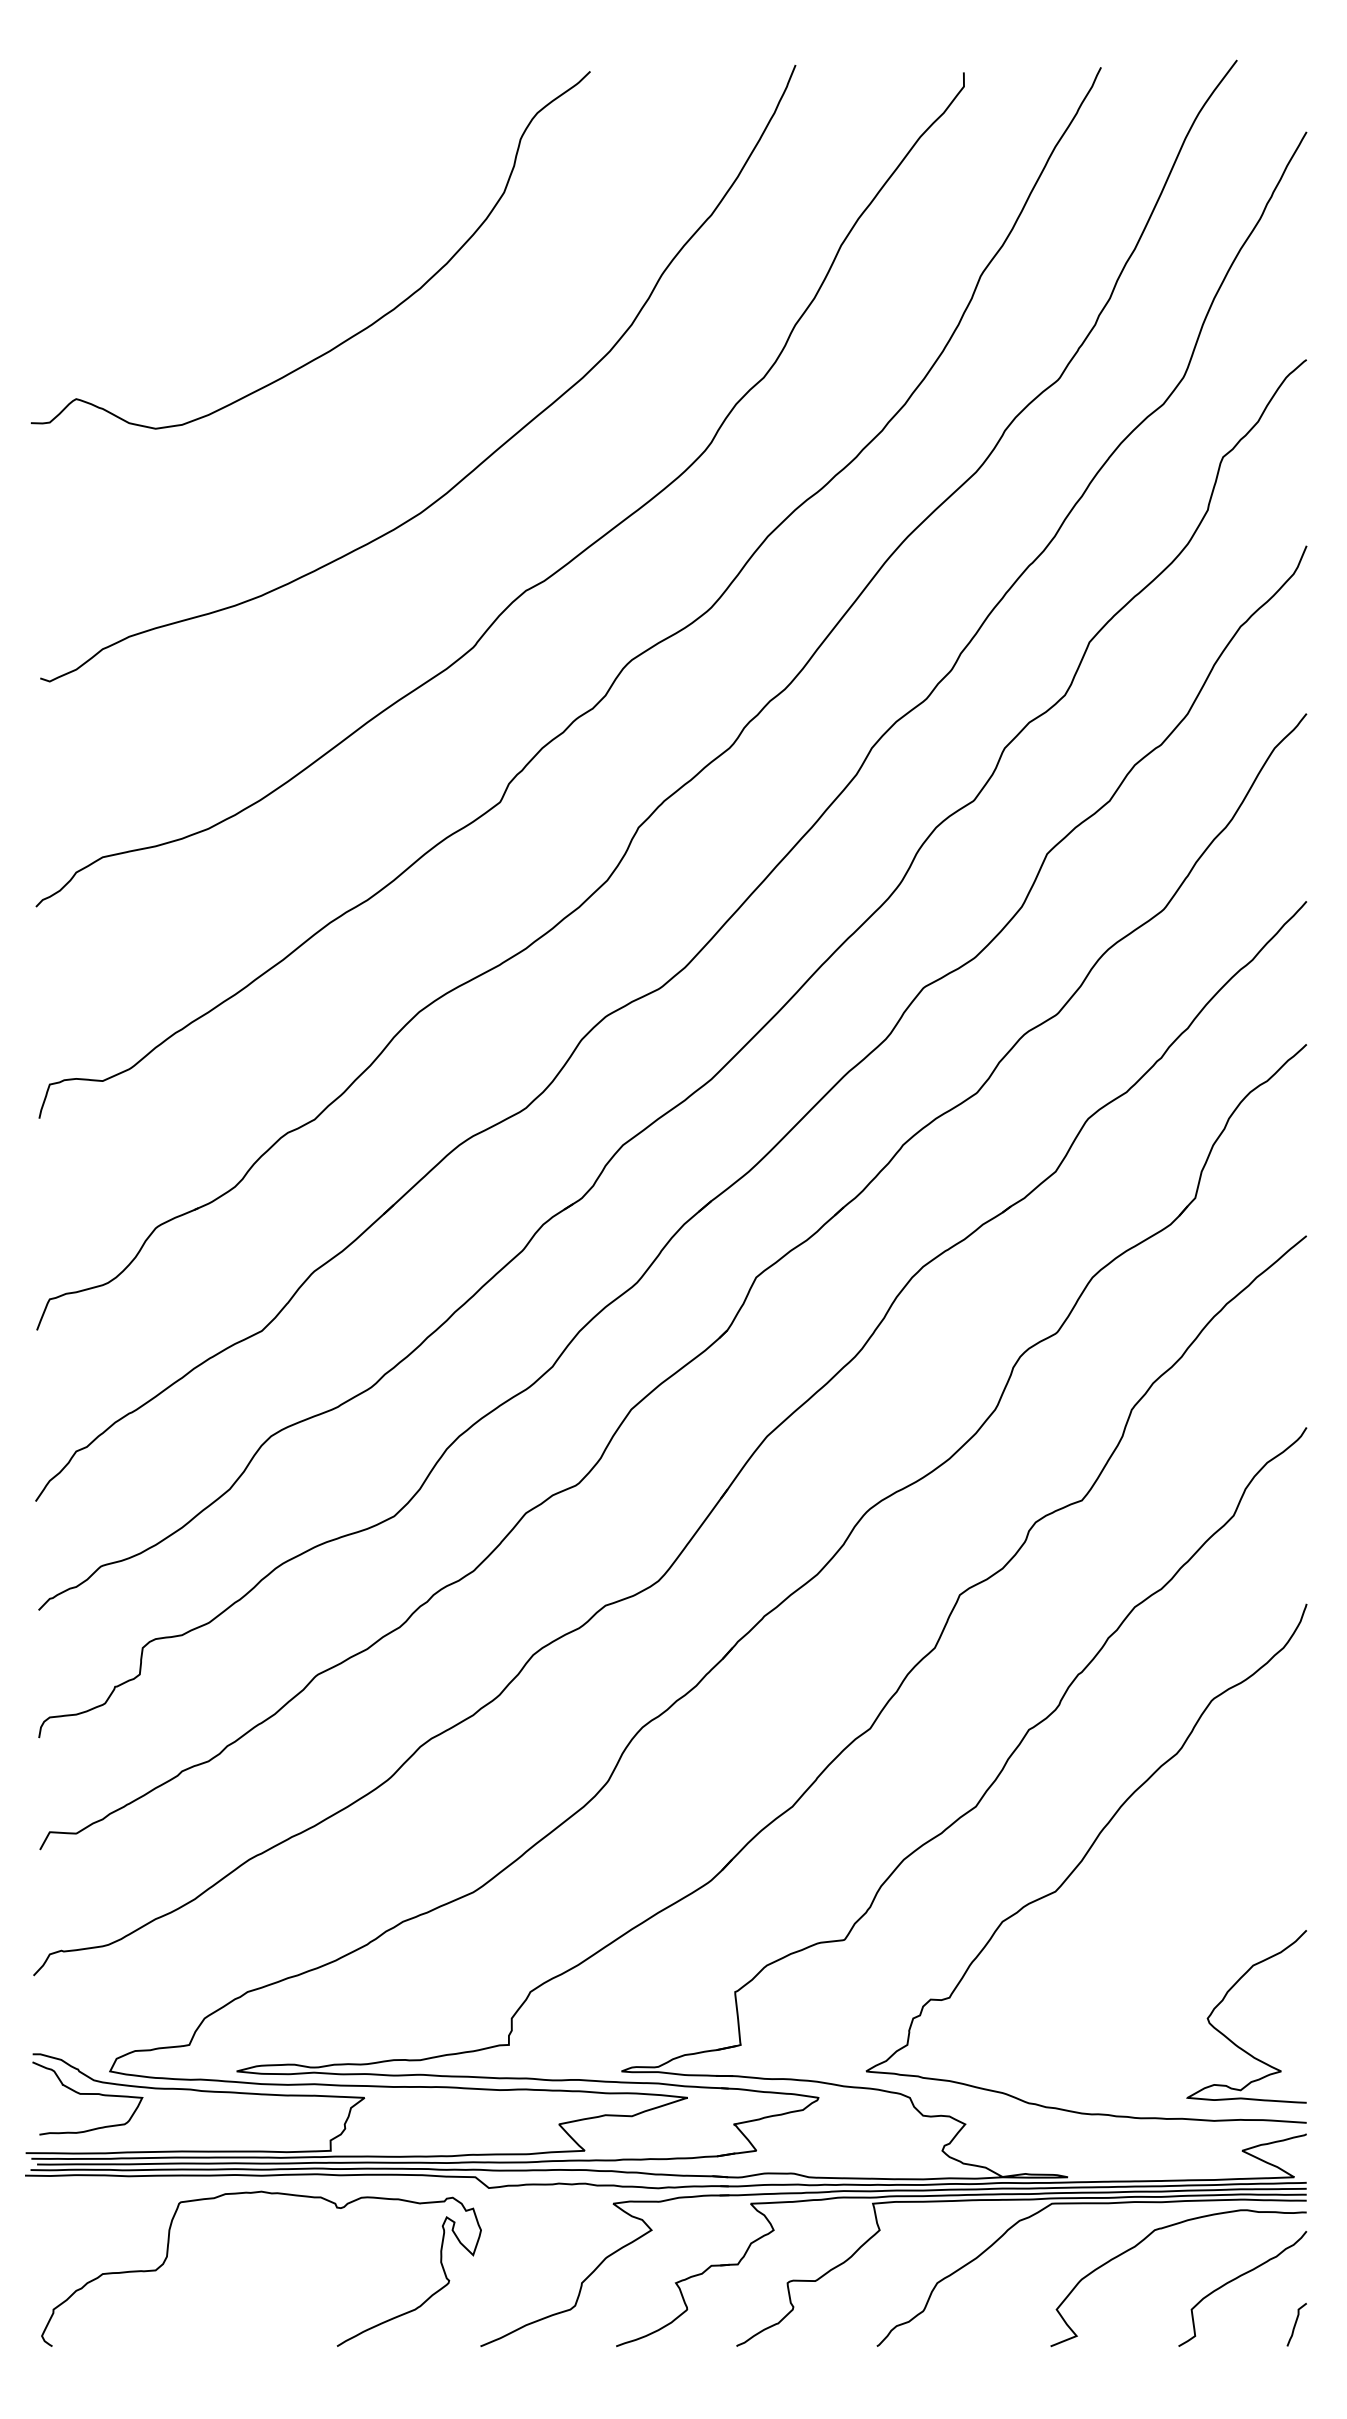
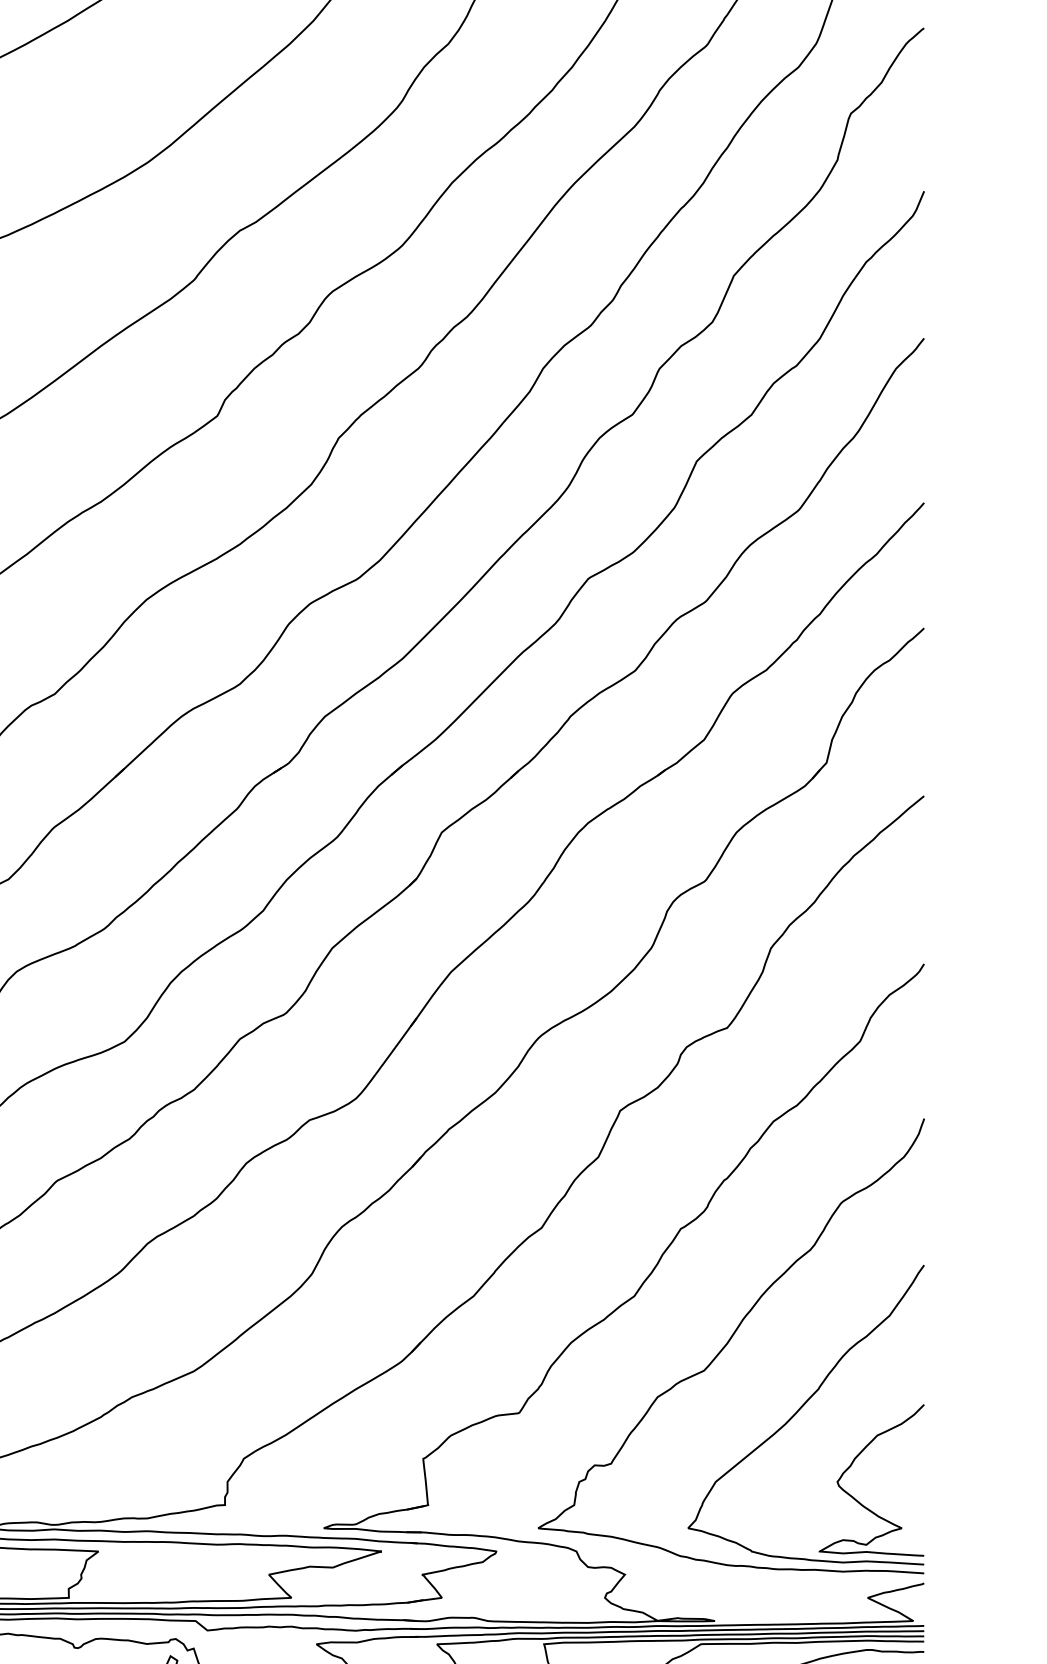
curve: (1164, 1937) -> (799, 1410), added

